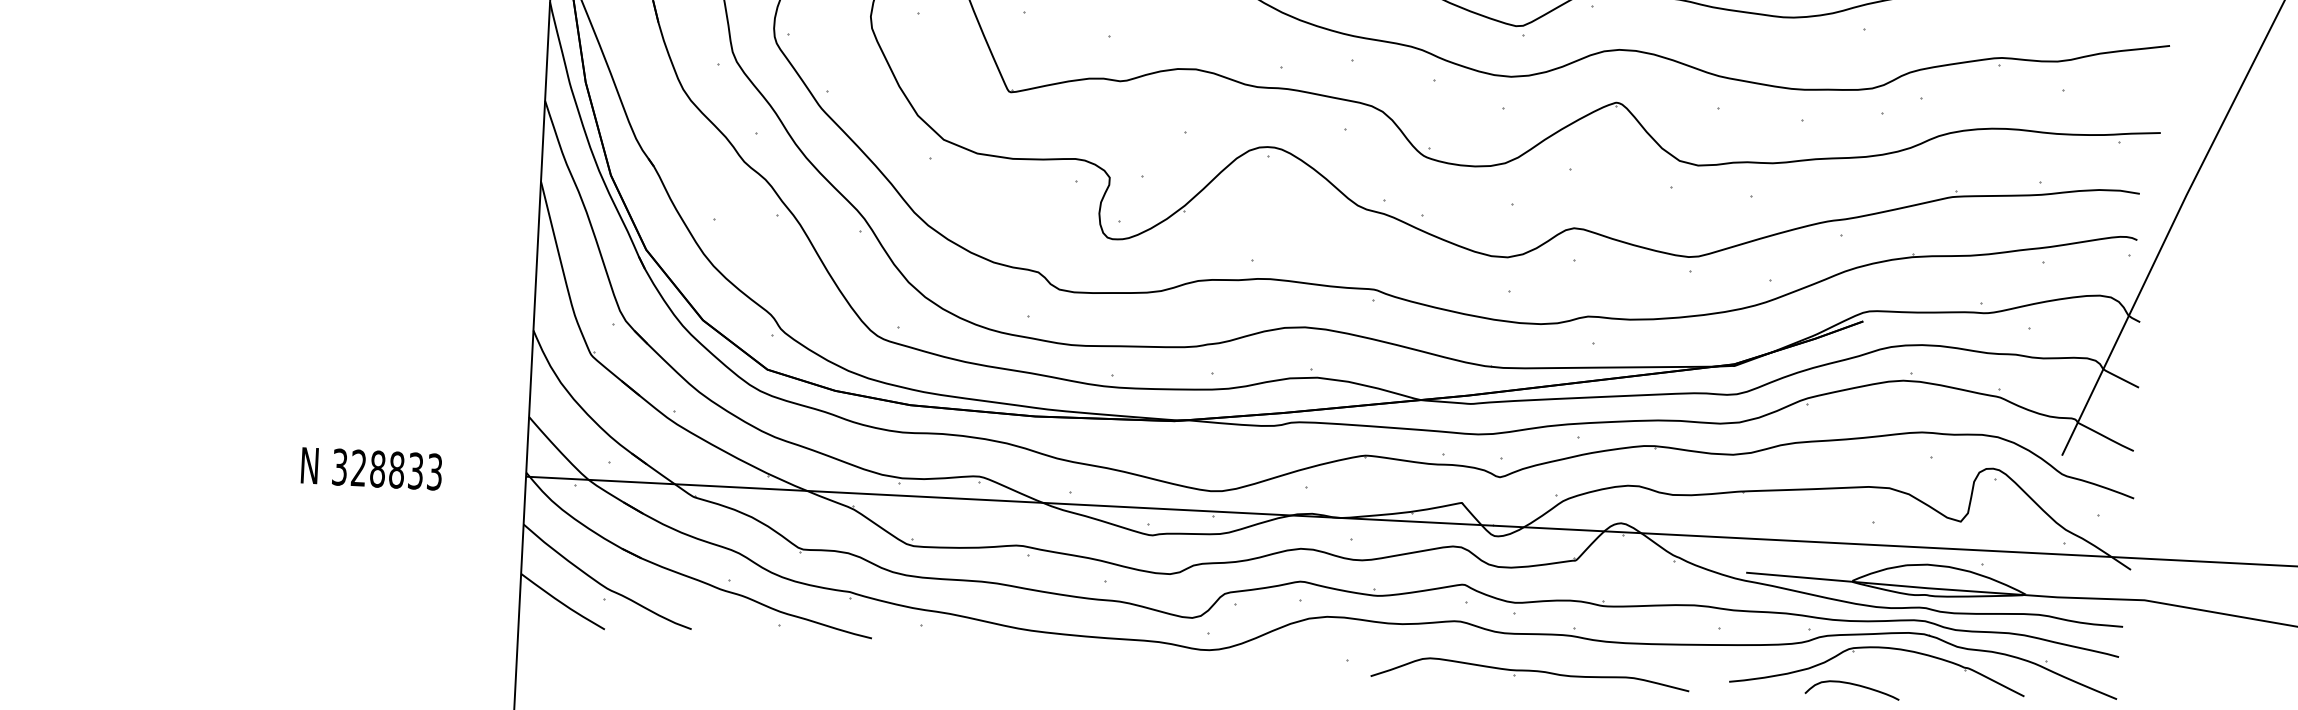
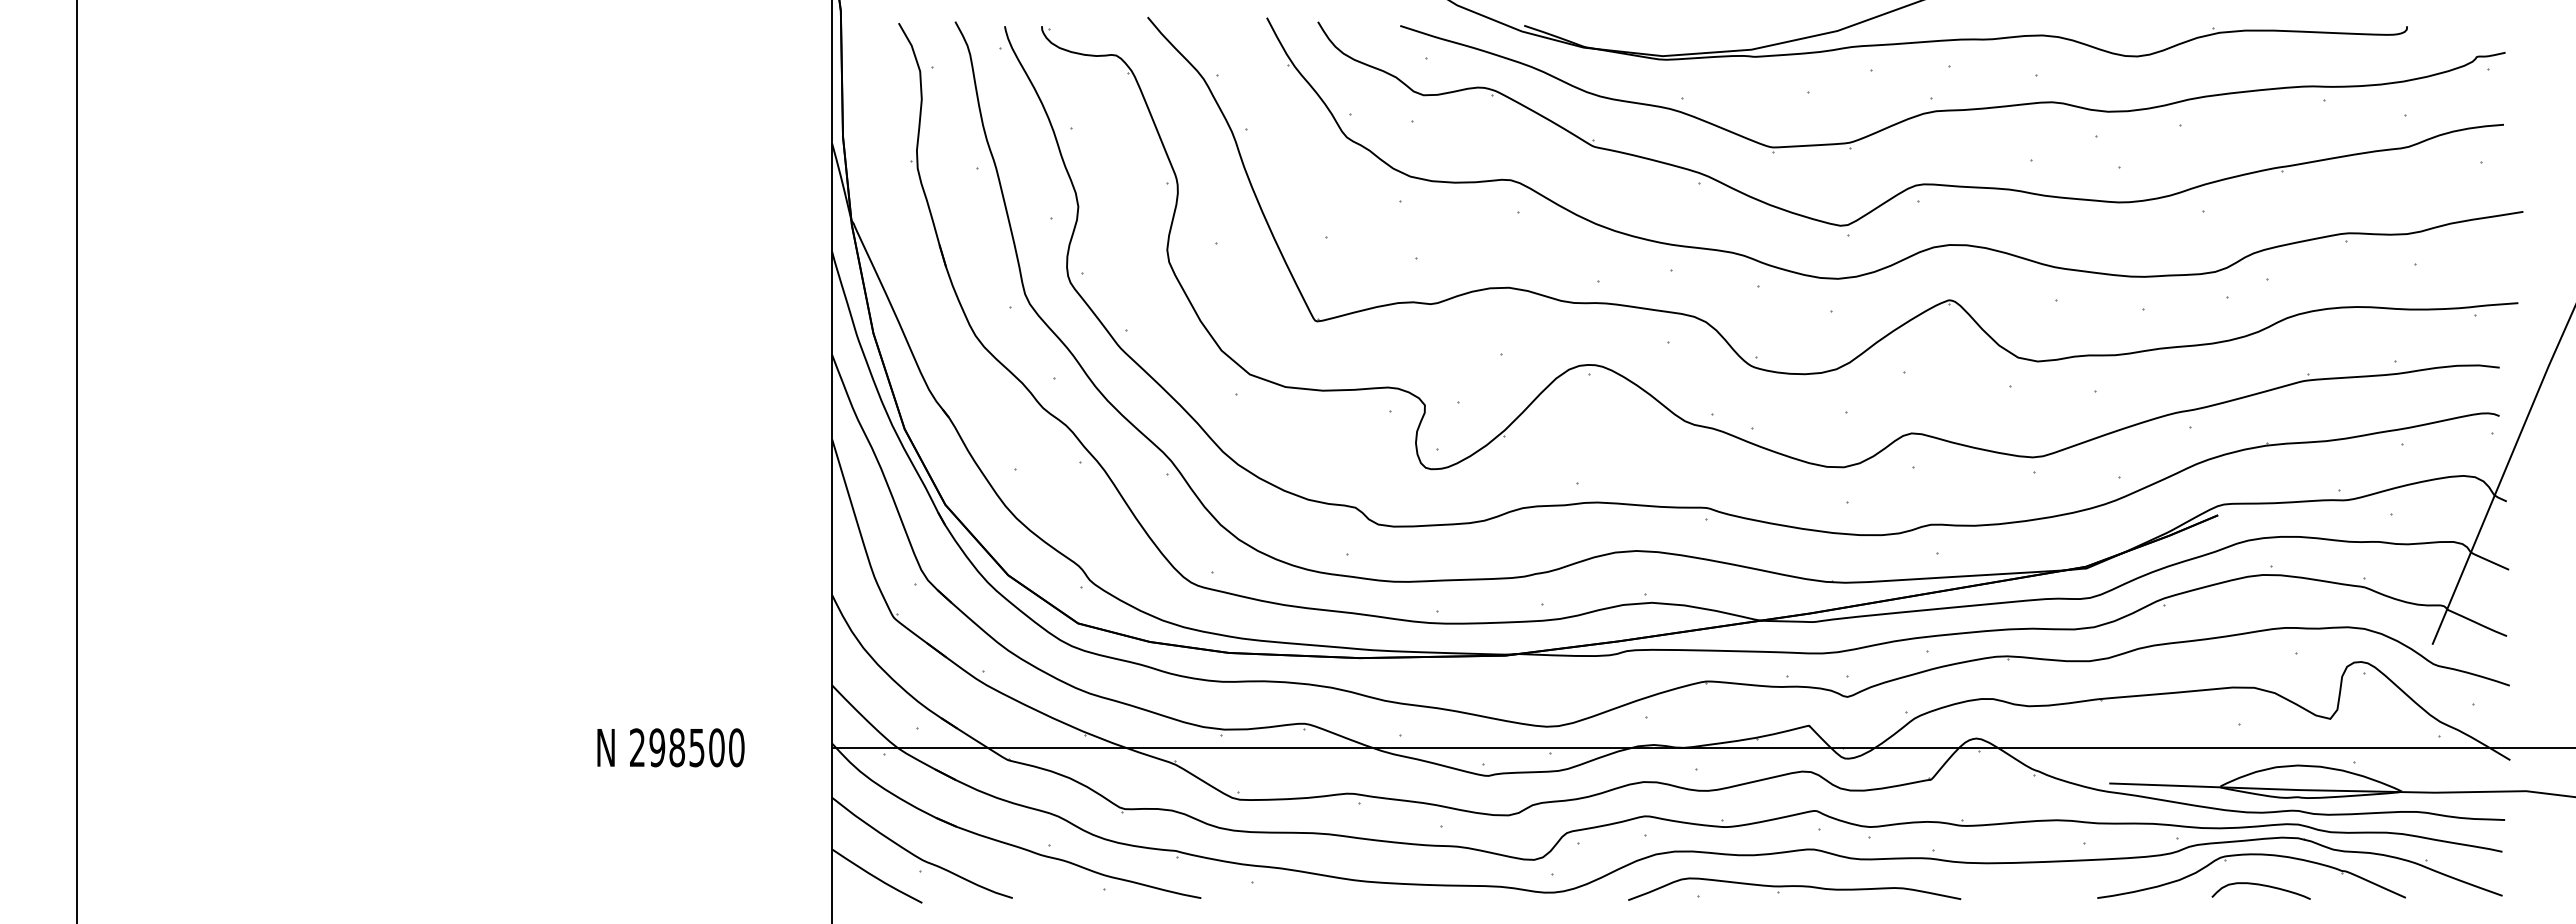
text: (387, 469) -> (687, 747), 328833 -> 298500
part: (1530, 673) -> (1794, 888), moved
curve: (1853, 685) -> (2262, 886), moved

